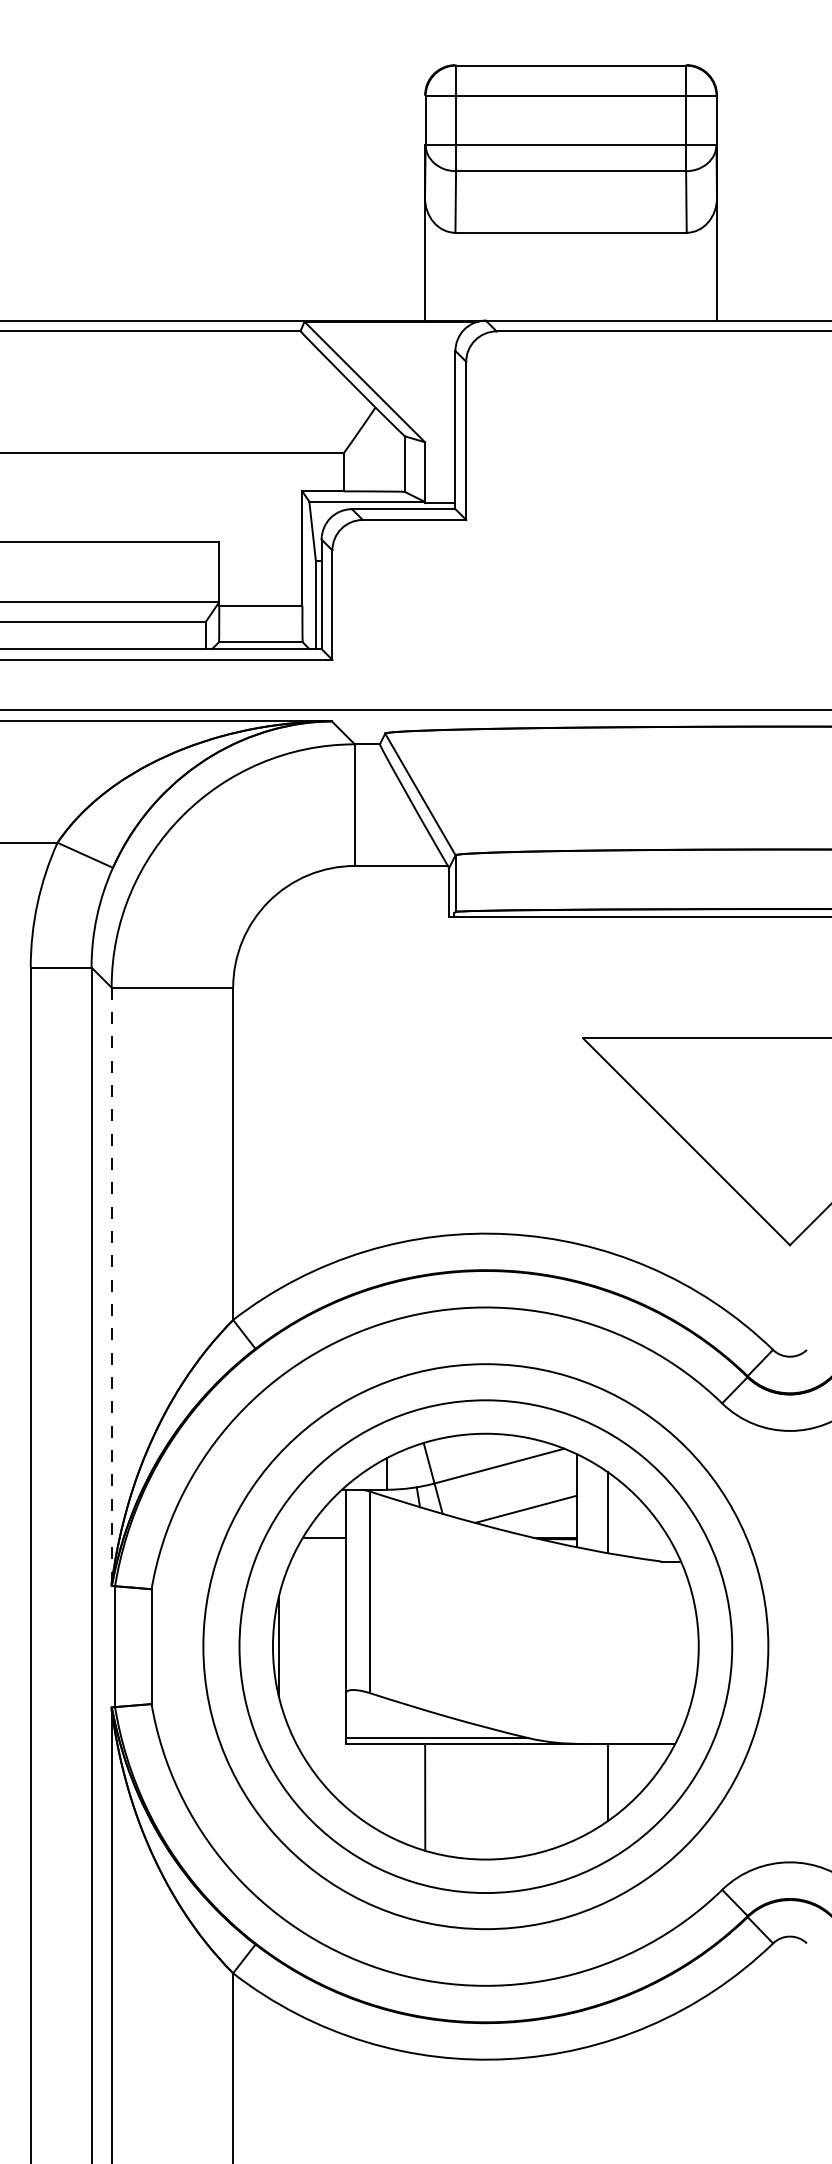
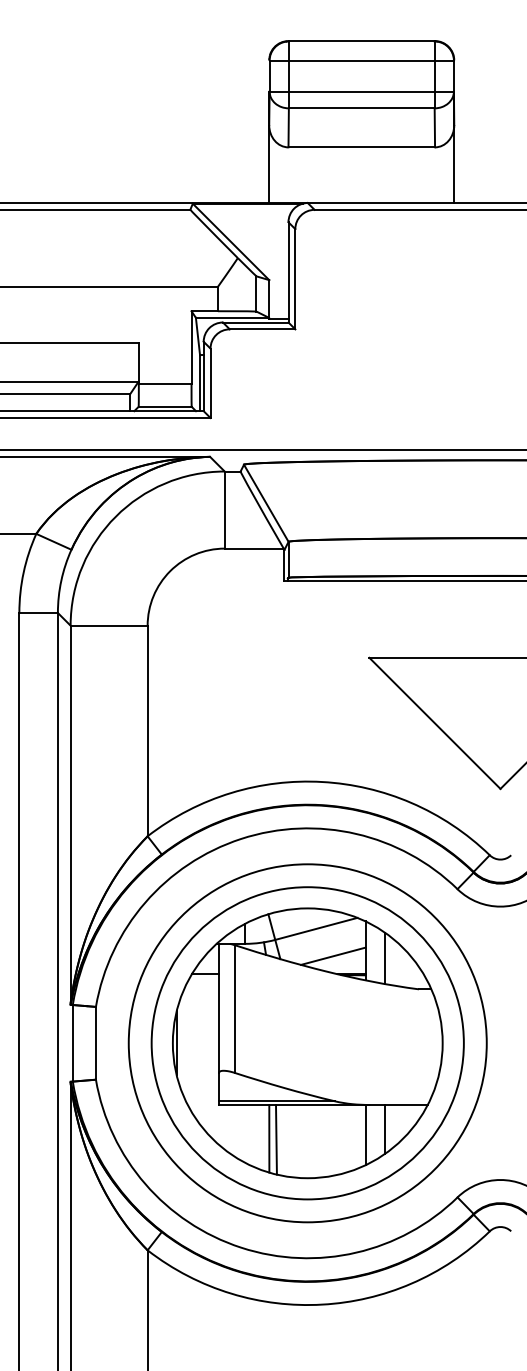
line: (111, 1285) -> (70, 814), dashed -> solid
line: (576, 1790) -> (365, 1134), added
line: (436, 1798) -> (276, 1139), added

